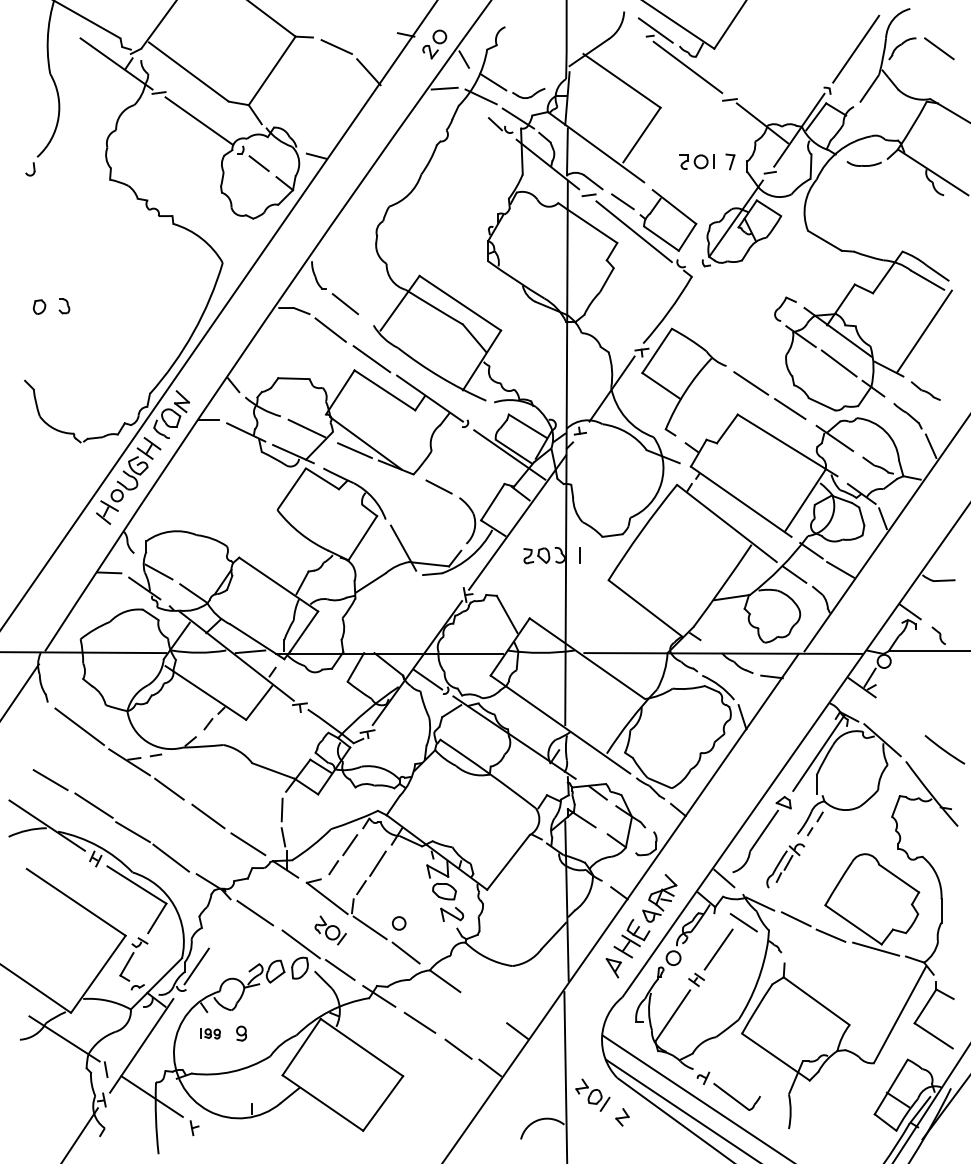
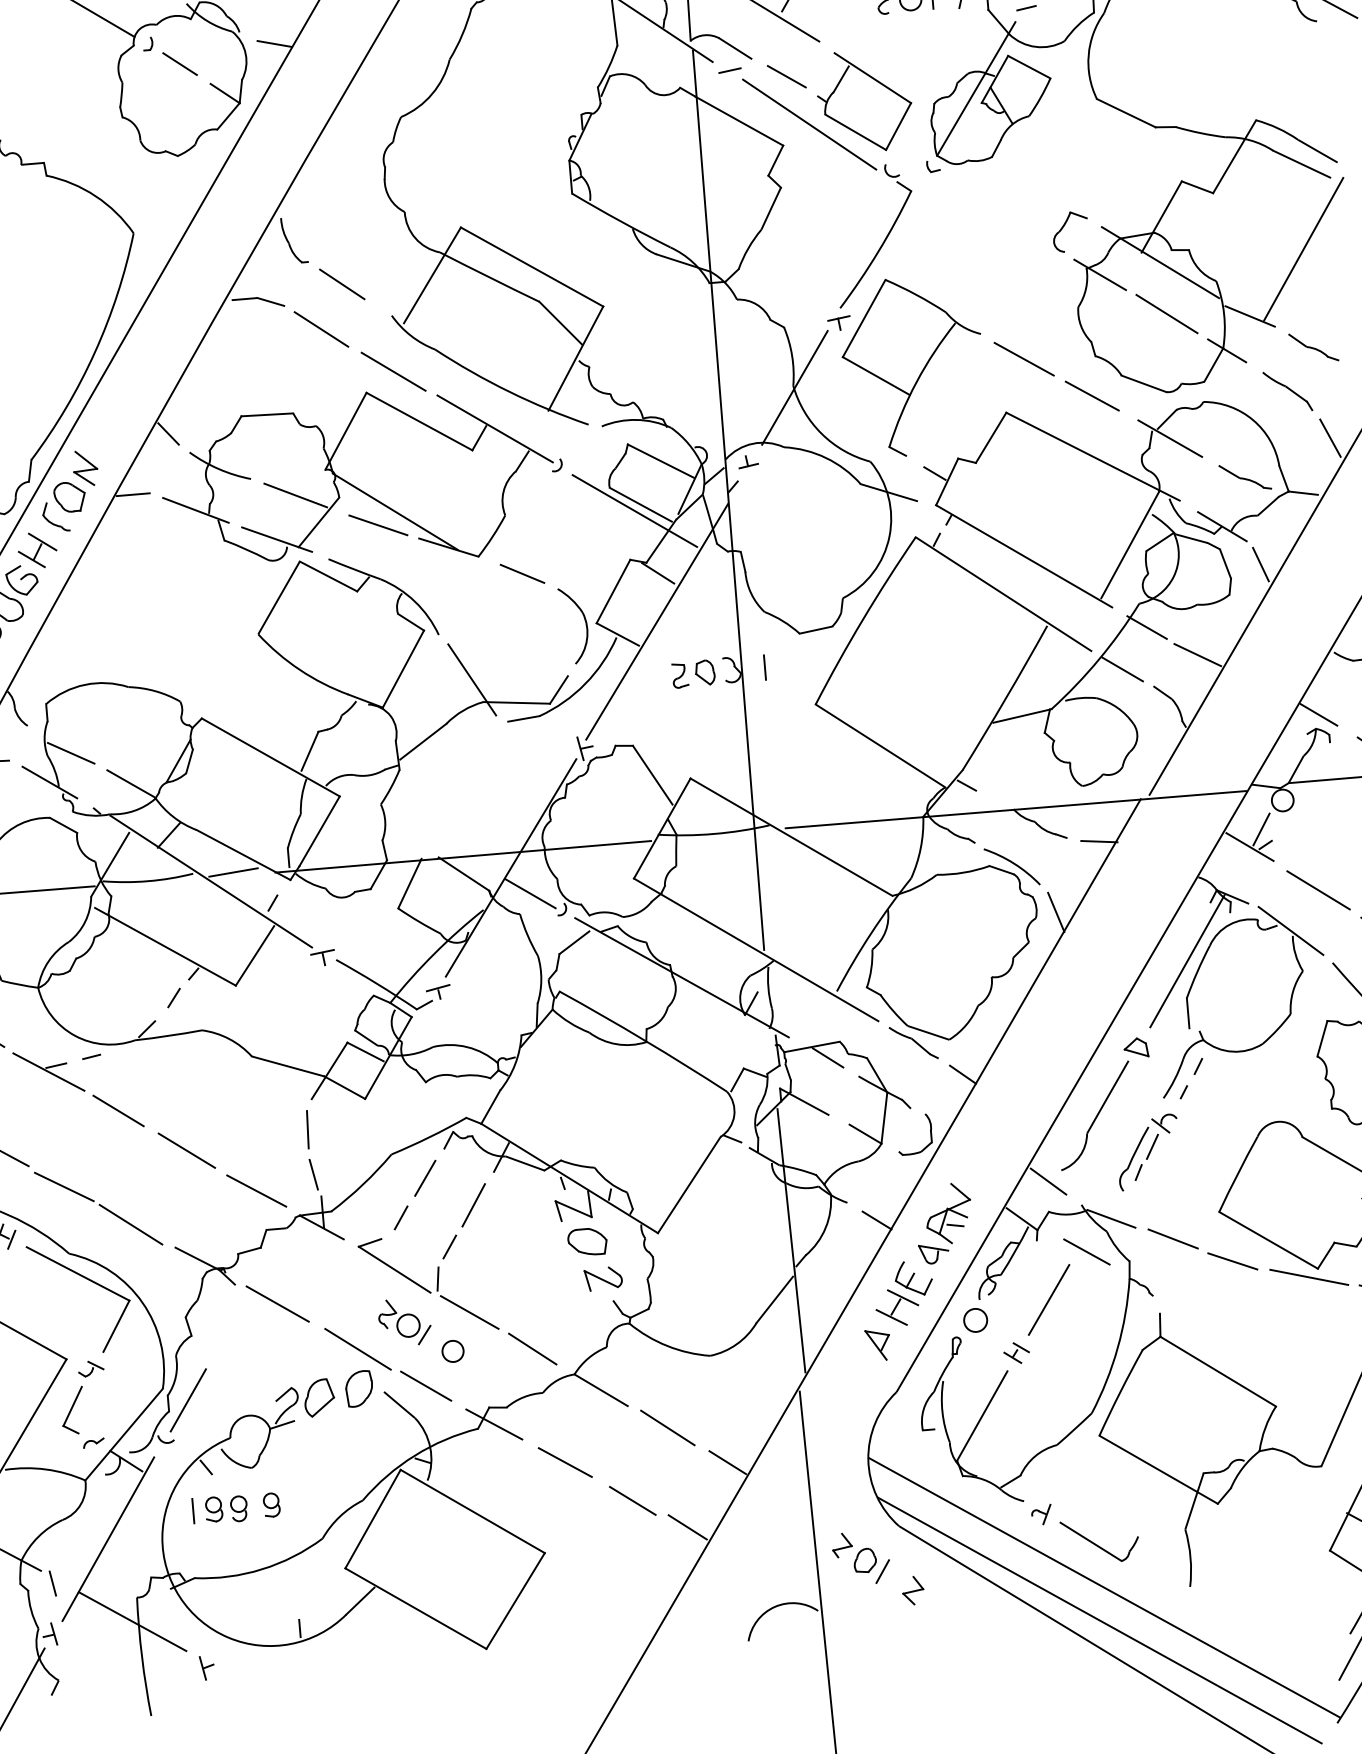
line: (900, 717) -> (1317, 890), added
circle: (399, 923) -> (453, 1351), moved
line: (483, 1006) -> (668, 1426), added
part: (210, 1033) -> (220, 1509), size x1.67

